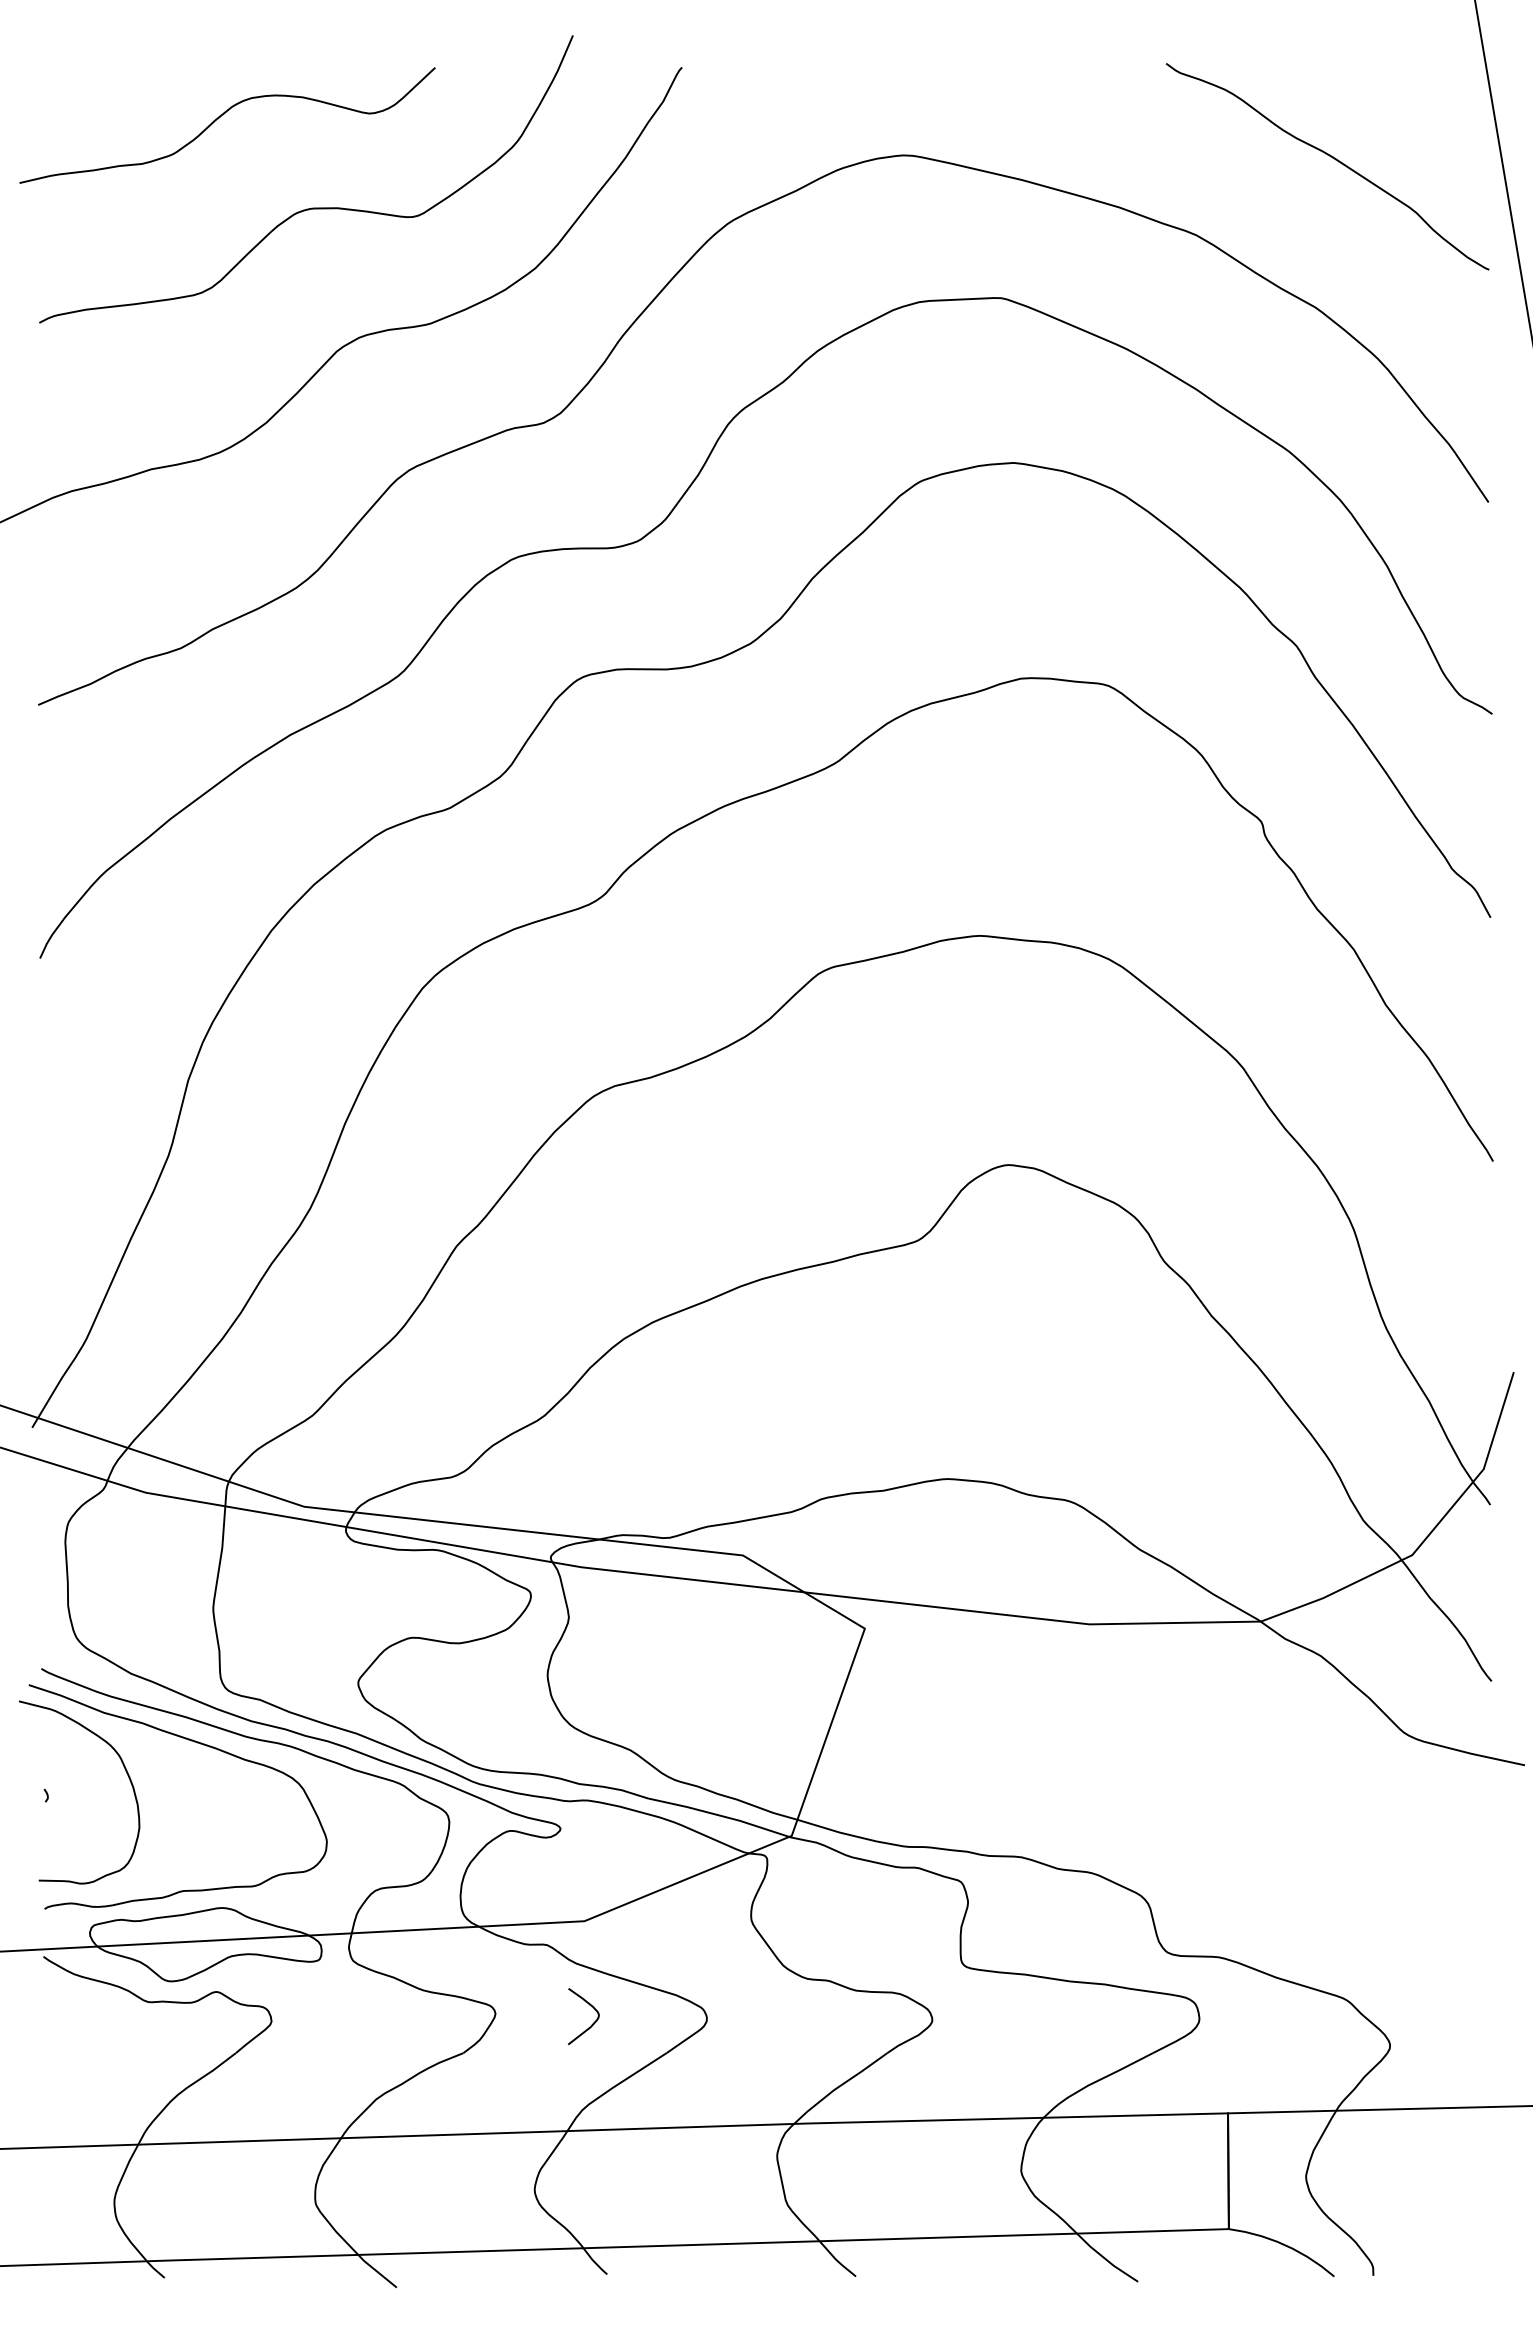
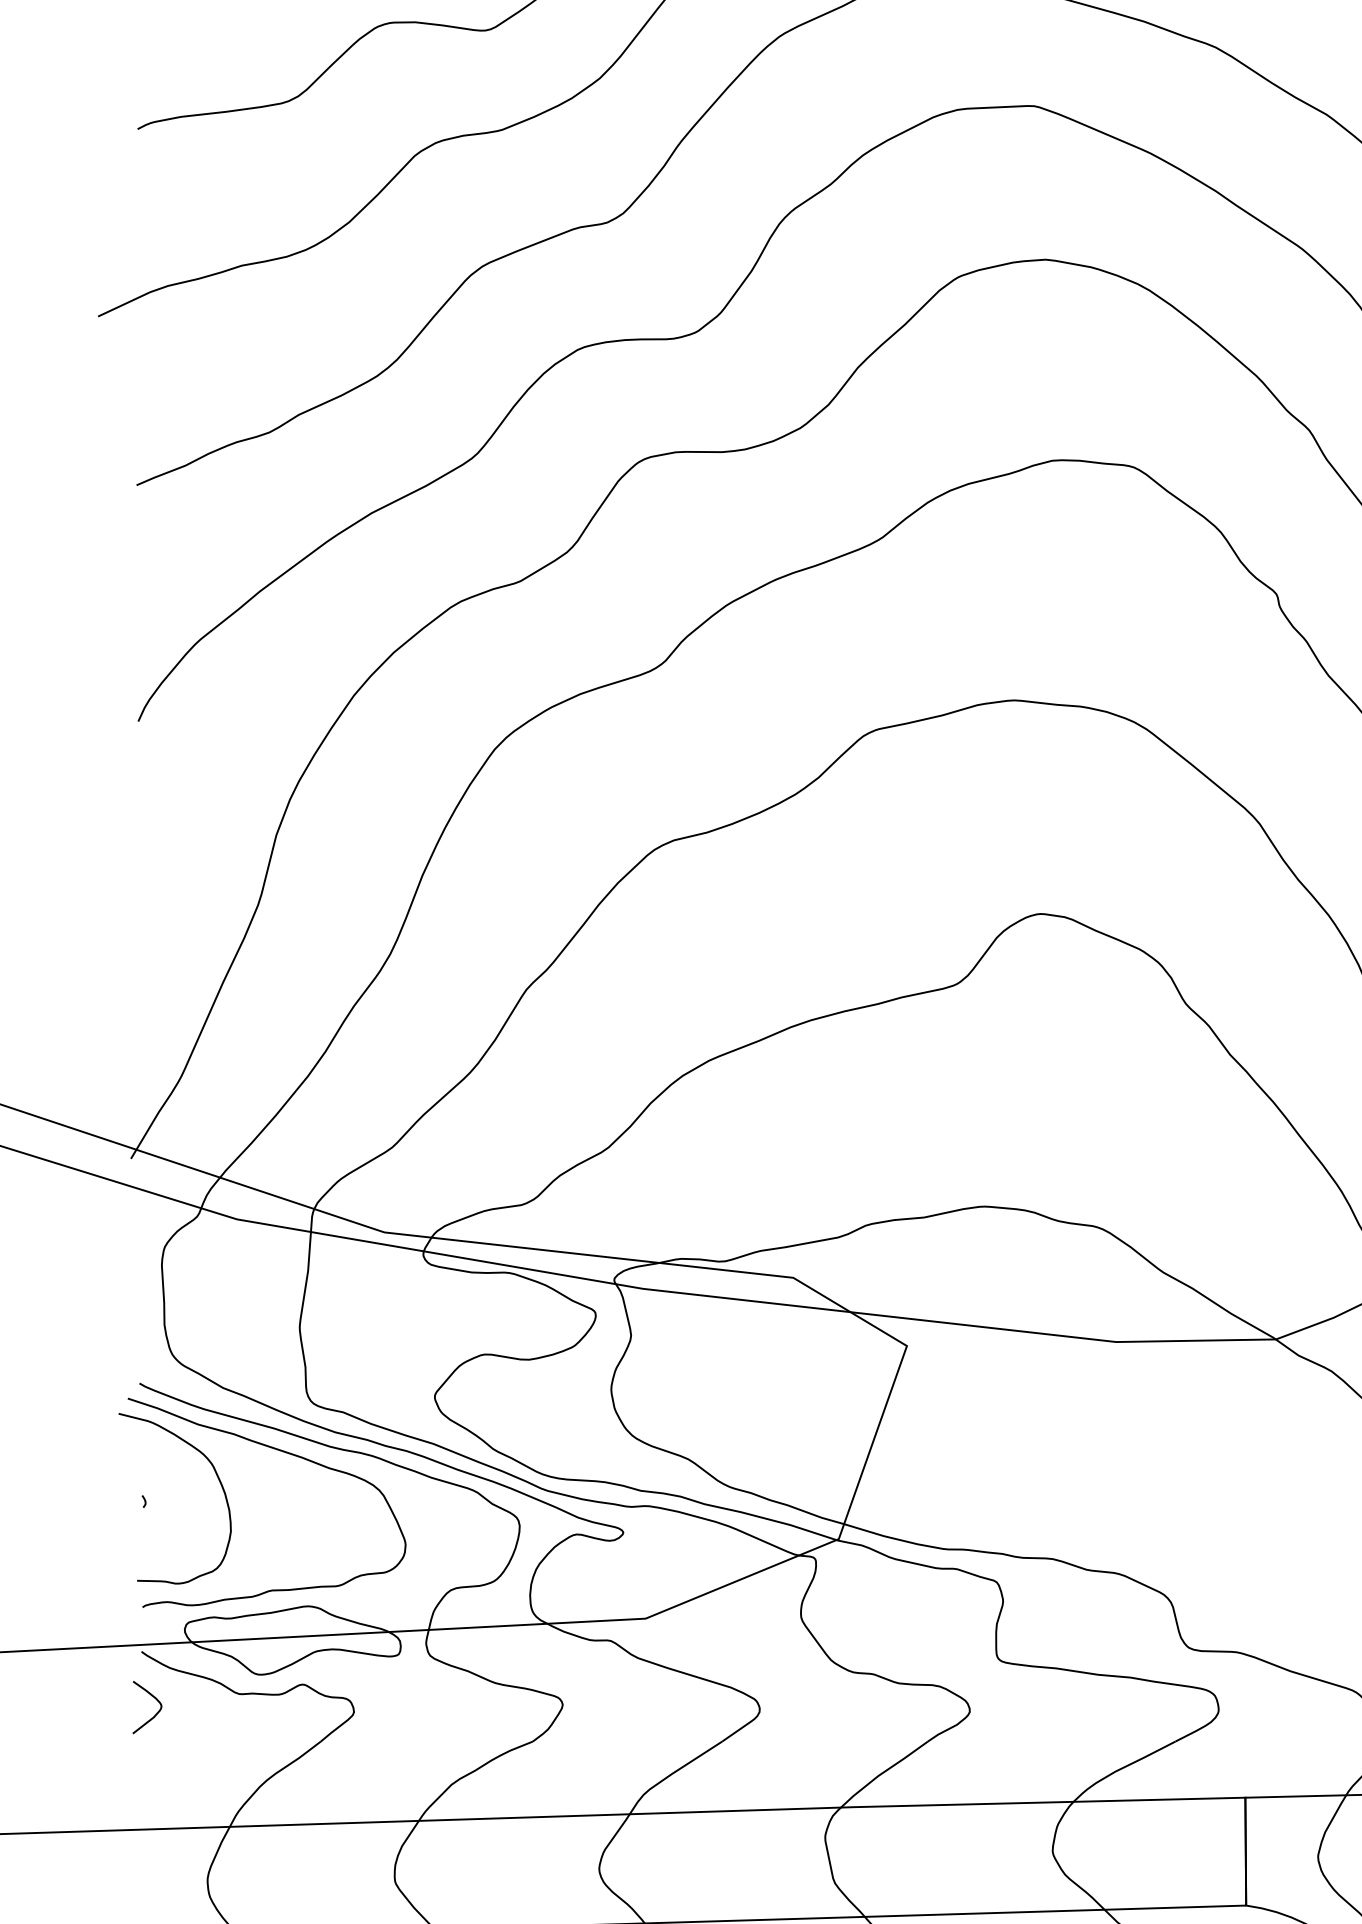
curve: (591, 2024) -> (154, 1714), moved

